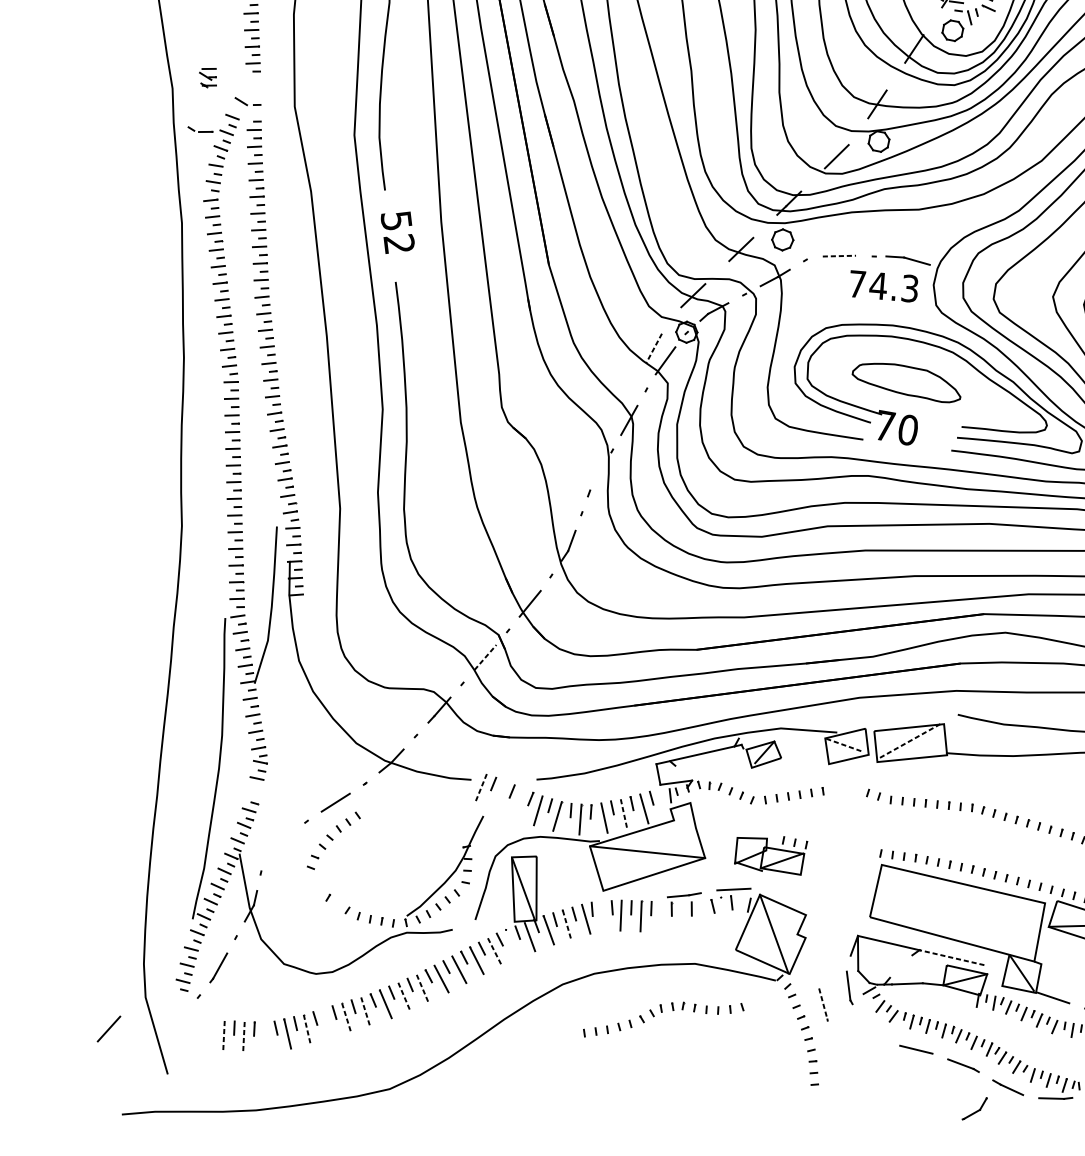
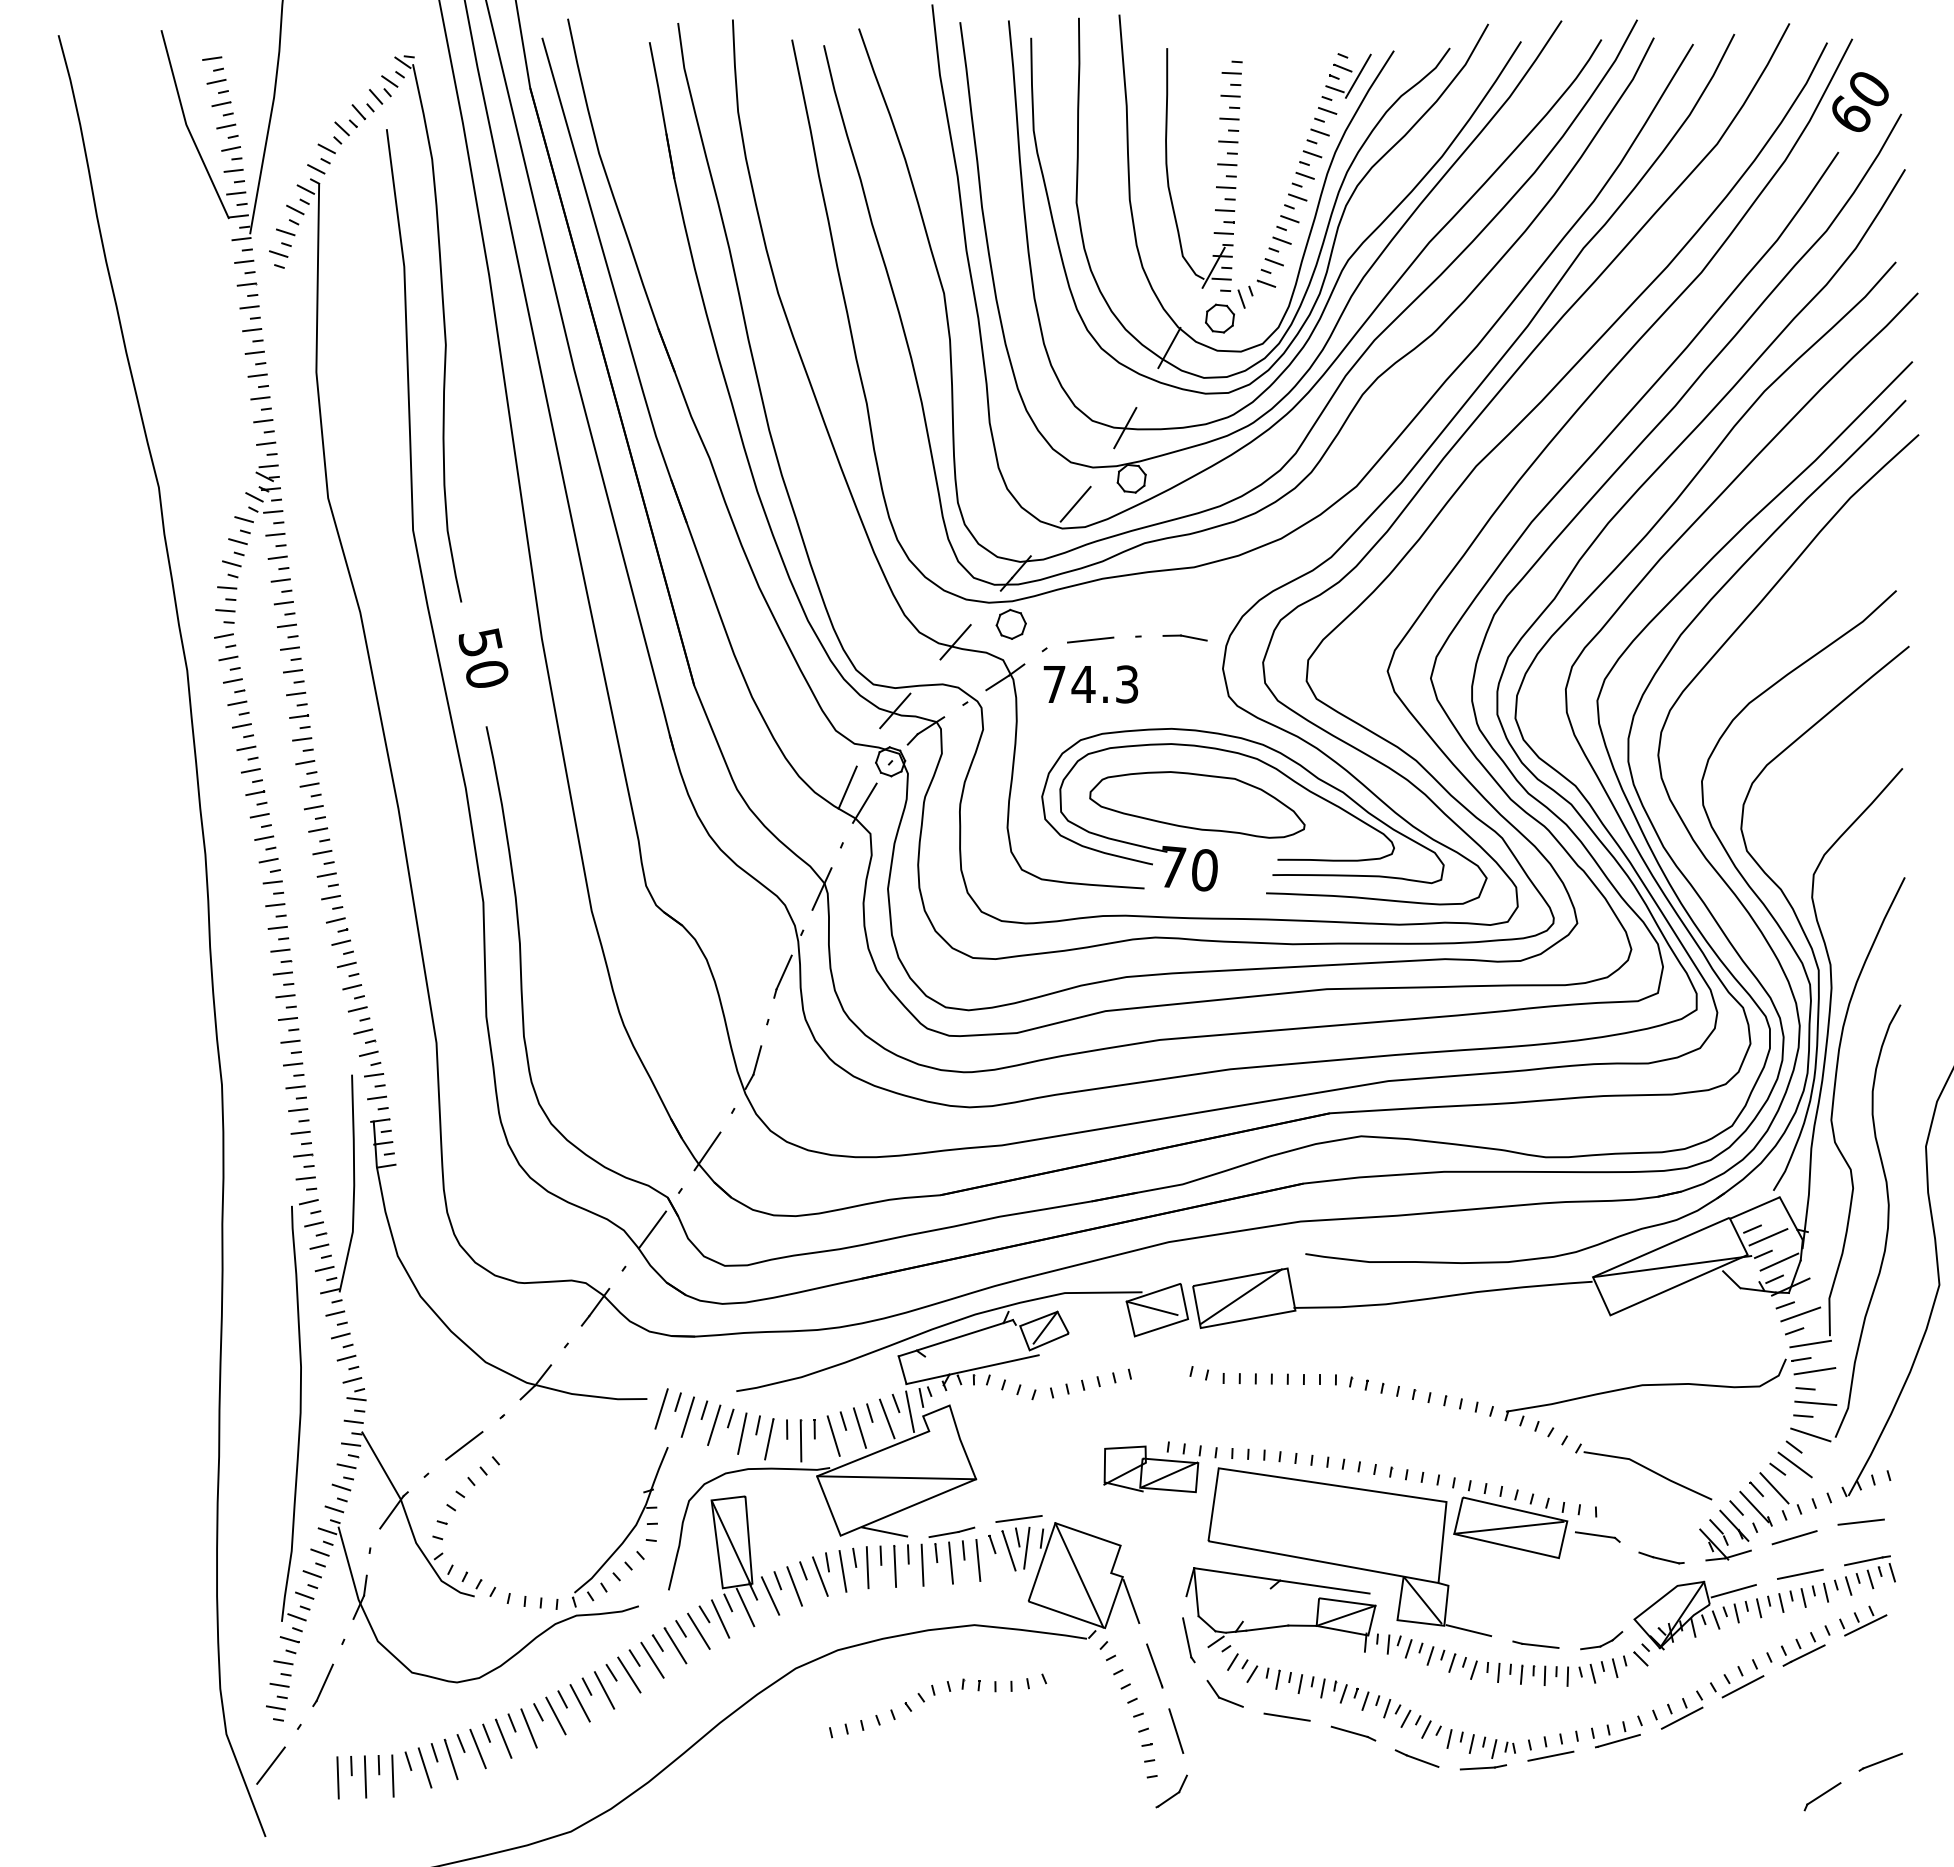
part: (207, 77) -> (267, 478), moved
part: (200, 129) -> (265, 509), moved
text: (398, 244) -> (486, 674), 52 -> 50
line: (839, 256) -> (1090, 640), dashed -> solid
part: (907, 259) -> (1184, 637), size x0.71
text: (883, 286) -> (1090, 684), moved
line: (653, 348) -> (847, 787), dashed -> solid
part: (906, 381) -> (1197, 804), size x1.43
line: (596, 478) -> (783, 972), added
line: (485, 657) -> (652, 1230), dashed -> solid
line: (908, 741) -> (1241, 1296), dashed -> solid
line: (842, 744) -> (1151, 1308), dashed -> solid
line: (724, 775) -> (993, 1364), added
line: (481, 787) -> (661, 1408), dashed -> solid
line: (499, 794) -> (687, 1416), added
line: (518, 802) -> (714, 1424), added
line: (661, 804) -> (910, 1411), added
line: (623, 814) -> (859, 1428), dashed -> solid
part: (293, 849) -> (411, 1514), added
part: (770, 854) -> (1152, 1467), moved
line: (635, 890) -> (884, 1531), added
line: (737, 910) -> (1026, 1547), added
line: (724, 911) -> (1008, 1550), added
line: (602, 916) -> (842, 1571), added
line: (661, 916) -> (922, 1564), added
line: (701, 916) -> (978, 1559), added
line: (682, 917) -> (951, 1562), added
line: (566, 924) -> (794, 1586), dashed -> solid
line: (511, 943) -> (720, 1618), added
line: (494, 951) -> (698, 1631), dashed -> solid
line: (810, 956) -> (1131, 1601), added
line: (951, 957) -> (1324, 1587), dashed -> solid
line: (422, 988) -> (604, 1690), dashed -> solid
line: (404, 996) -> (580, 1703), dashed -> solid
line: (823, 1004) -> (1154, 1665), dashed -> solid
line: (365, 1011) -> (529, 1728), dashed -> solid
line: (346, 1017) -> (503, 1738), dashed -> solid
line: (326, 1023) -> (477, 1748), added
line: (108, 1028) -> (270, 1765), moved
part: (872, 1028) -> (1224, 1693), added
line: (307, 1029) -> (451, 1759), dashed -> solid
line: (224, 1035) -> (338, 1777), dashed -> solid
line: (243, 1036) -> (365, 1776), dashed -> solid
line: (263, 1037) -> (392, 1775), added
line: (835, 1052) -> (1176, 1730), added
part: (974, 1108) -> (1171, 1791), moved

